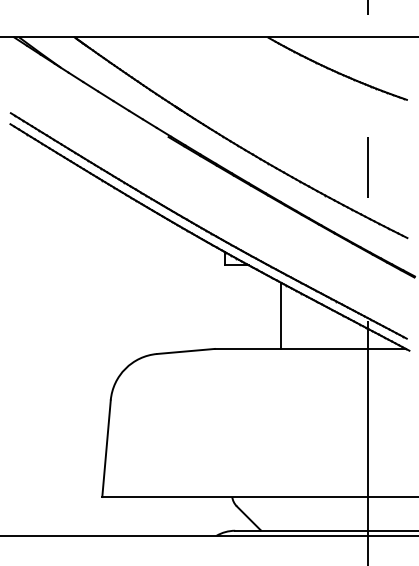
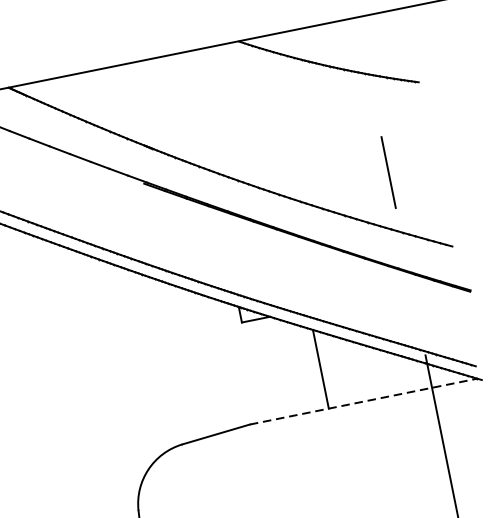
line: (310, 348) -> (363, 401), solid -> dashed

